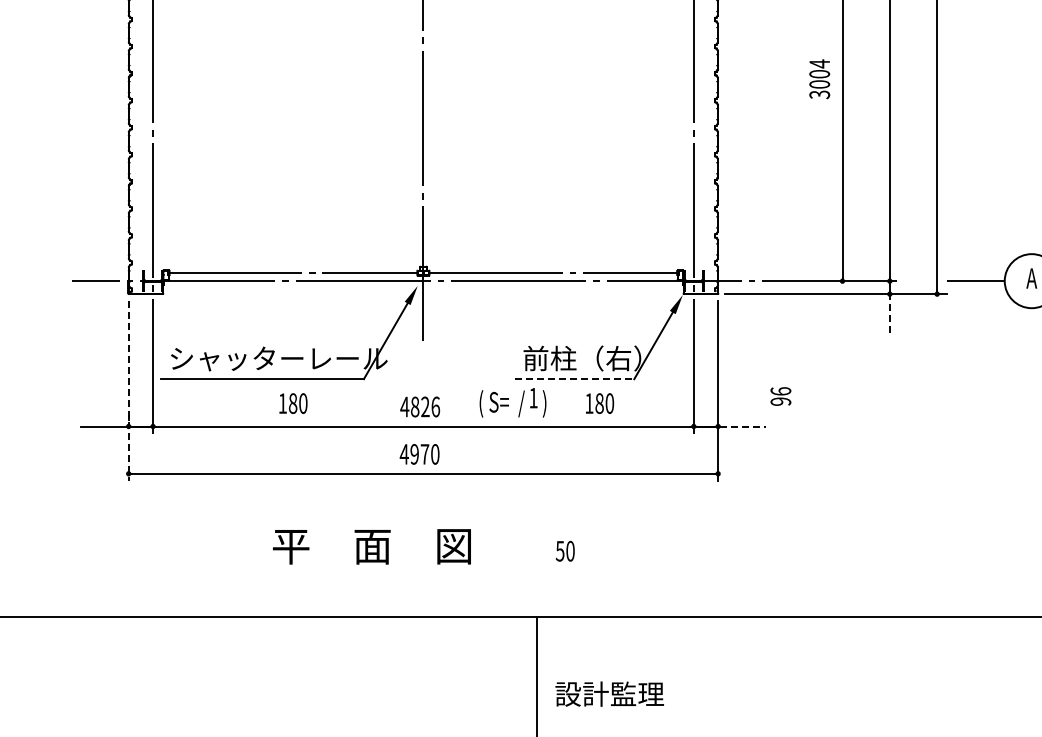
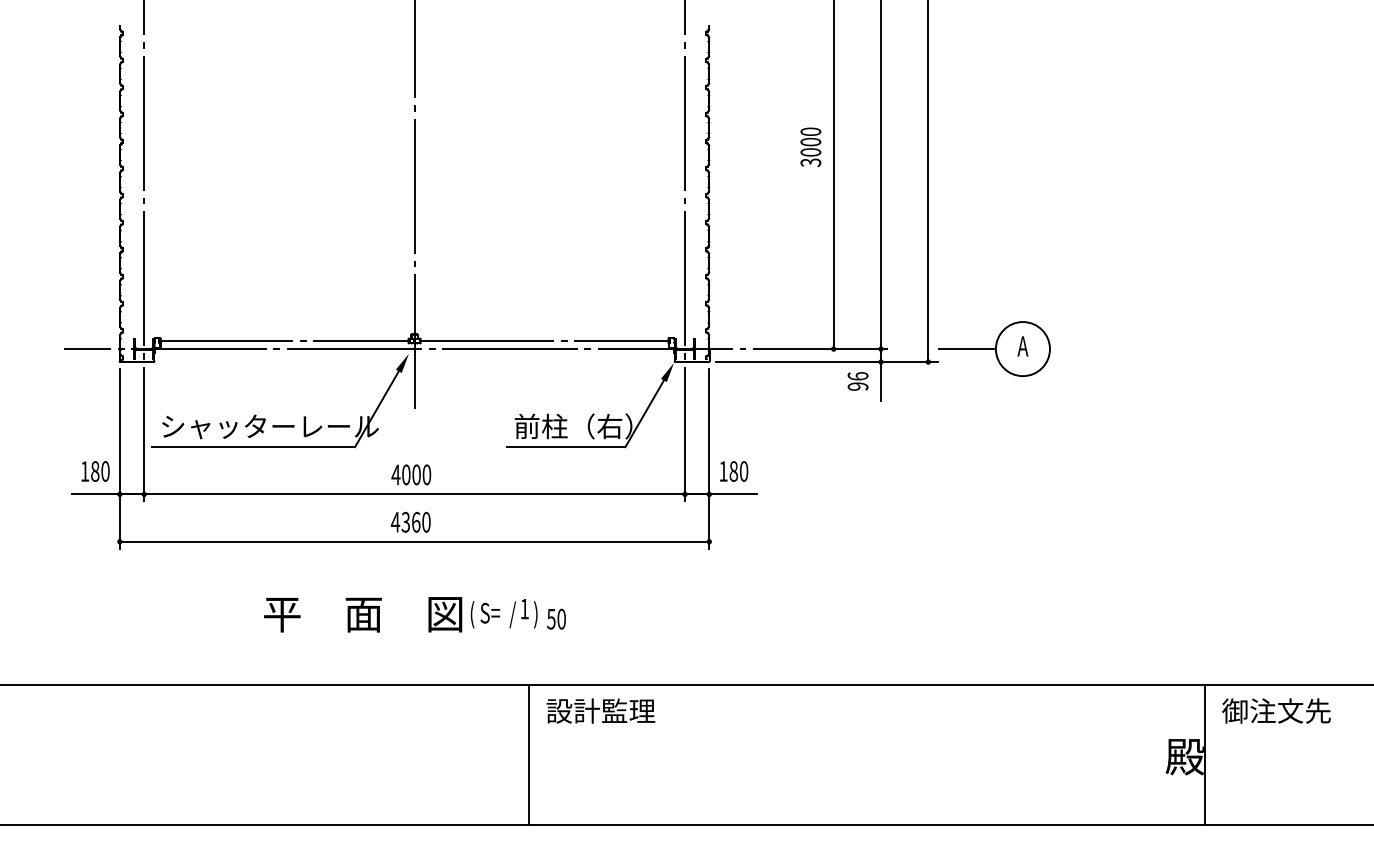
text: (819, 63) -> (810, 131), 3004 -> 3000
line: (890, 314) -> (881, 382), dashed -> solid
line: (575, 379) -> (566, 447), dashed -> solid
line: (128, 391) -> (119, 459), dashed -> solid
text: (780, 396) -> (857, 381), moved
text: (512, 402) -> (503, 613), moved
text: (293, 403) -> (95, 471), moved
text: (600, 403) -> (734, 471), moved
text: (425, 406) -> (416, 474), 4826 -> 4000
line: (742, 426) -> (733, 494), dashed -> solid
text: (419, 453) -> (410, 521), 4970 -> 4360
text: (609, 693) -> (600, 710), moved

